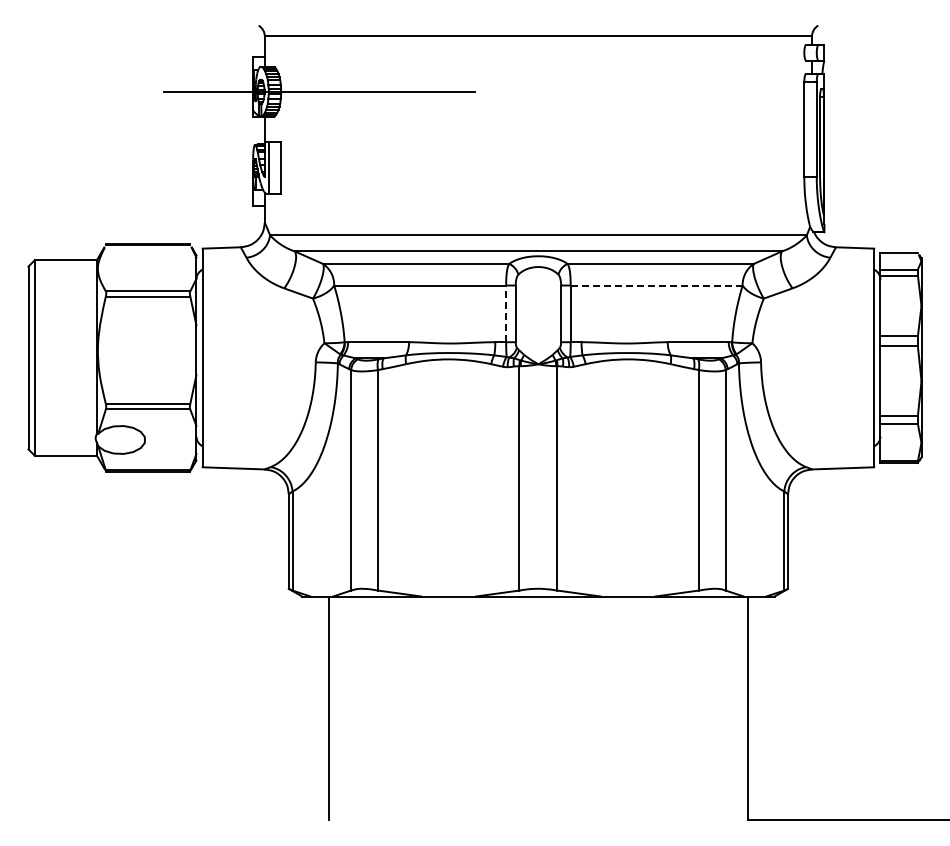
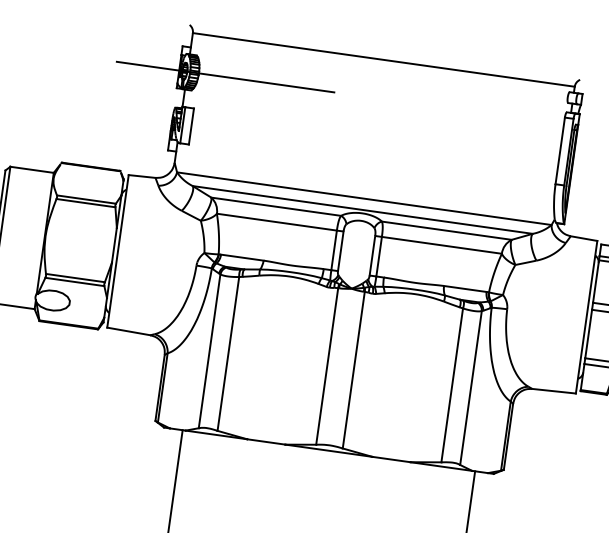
line: (656, 285) -> (441, 245), dashed -> solid
line: (506, 313) -> (334, 250), dashed -> solid

